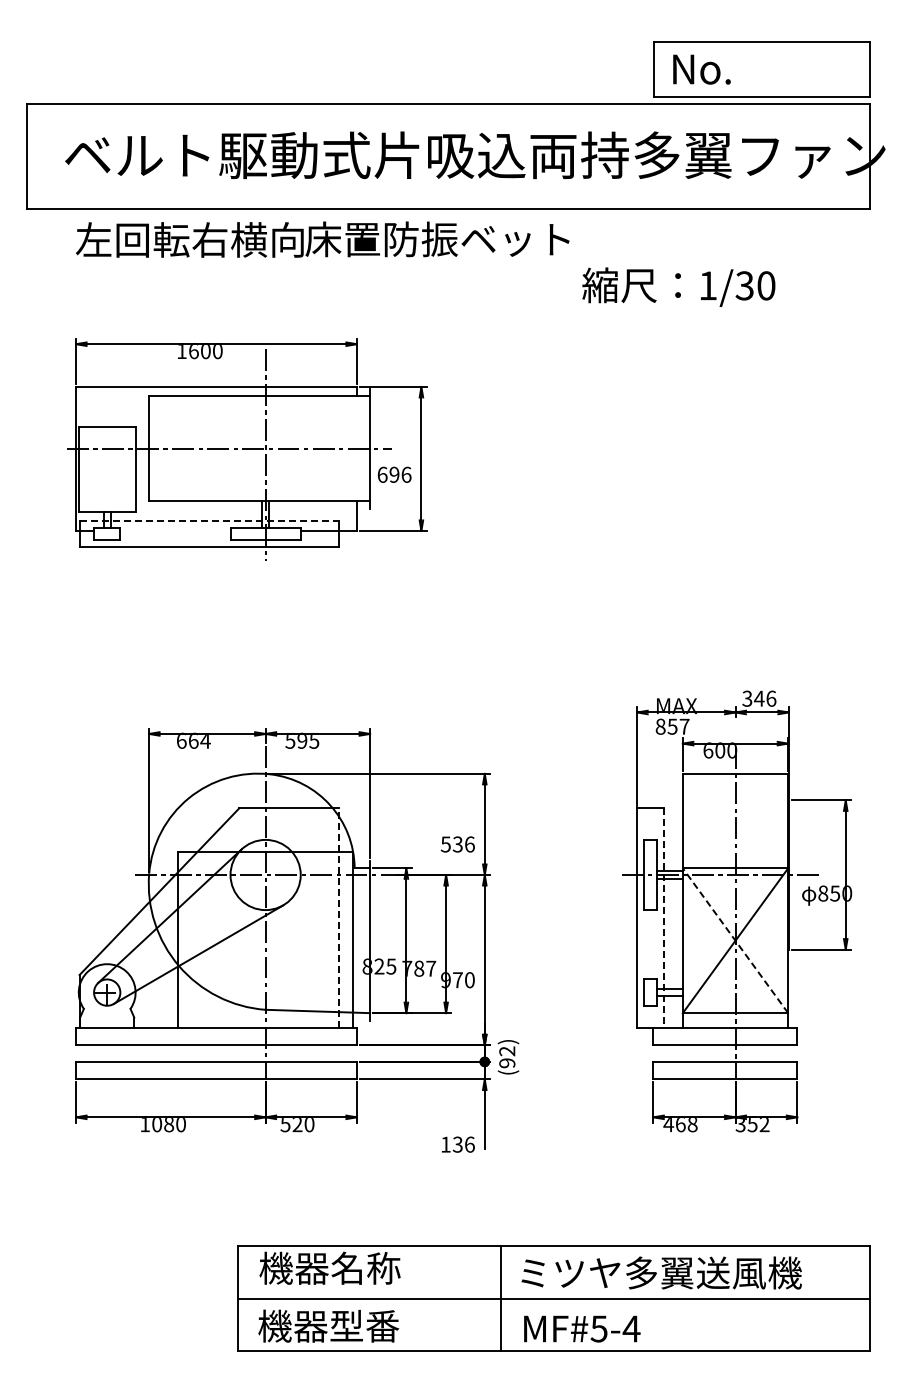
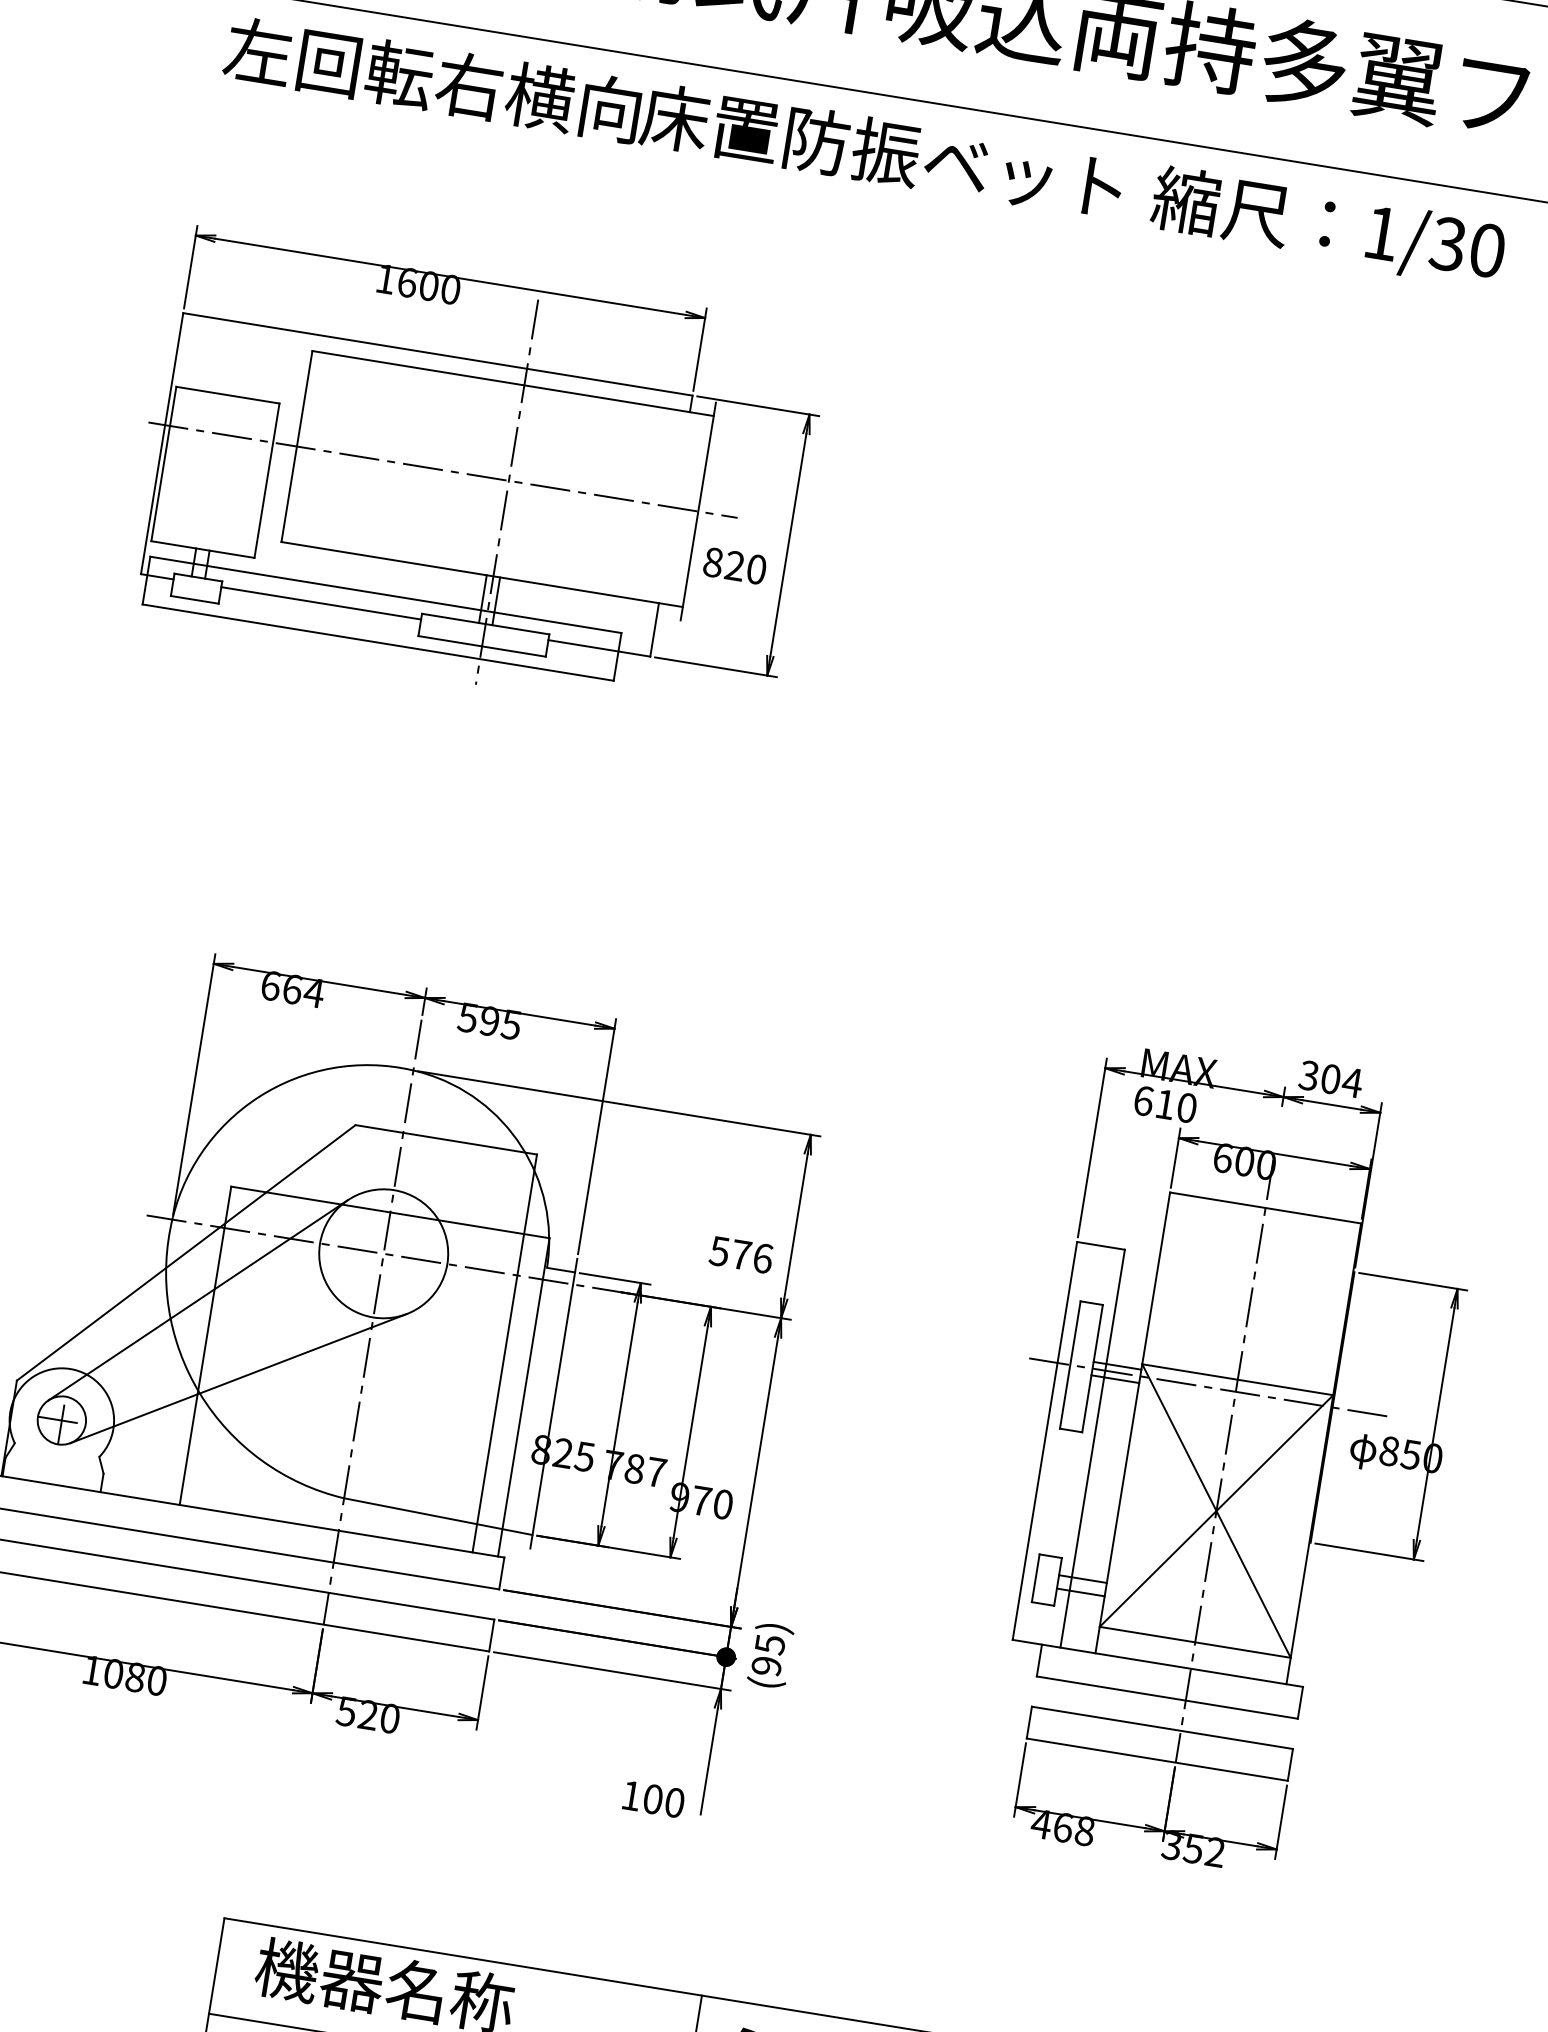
text: (678, 286) -> (1327, 225), moved
text: (394, 474) -> (735, 565), 696 -> 820
line: (209, 520) -> (386, 594), dashed -> solid
line: (175, 530) -> (321, 602), added
text: (765, 698) -> (1342, 1080), 346 -> 304
text: (672, 726) -> (1165, 1104), 857 -> 610
text: (457, 844) -> (740, 1254), 536 -> 576
line: (339, 918) -> (504, 1354), dashed -> solid
line: (663, 918) -> (1092, 1449), dashed -> solid
line: (735, 940) -> (1216, 1510), dashed -> solid
text: (507, 1051) -> (770, 1644), (92) -> (95)
text: (463, 1144) -> (663, 1800), 136 -> 100

